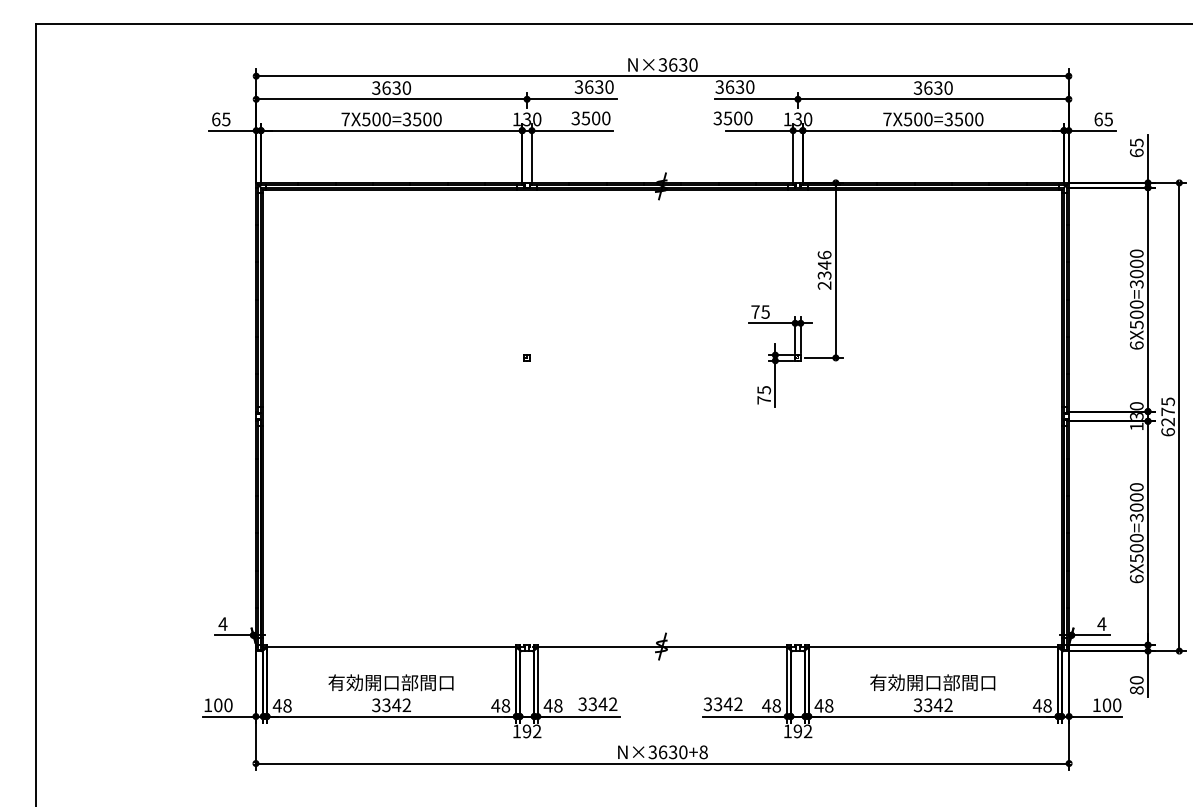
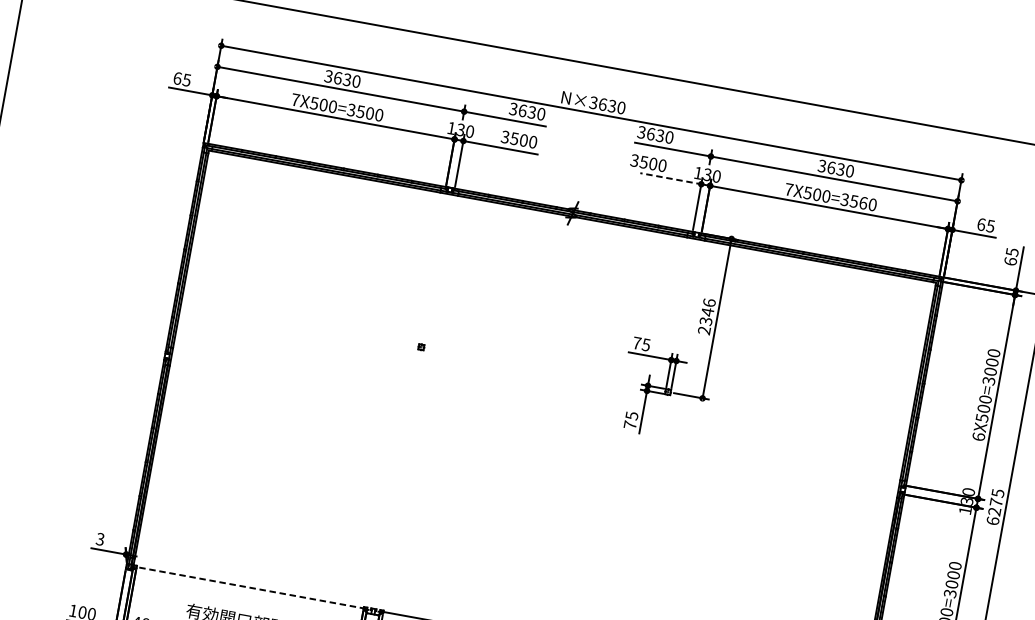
text: (969, 119) -> (863, 203), 7X500=3500 -> 7X500=3560
line: (759, 130) -> (670, 178), solid -> dashed
text: (222, 623) -> (99, 538), 4 -> 3
line: (391, 646) -> (250, 587), solid -> dashed

